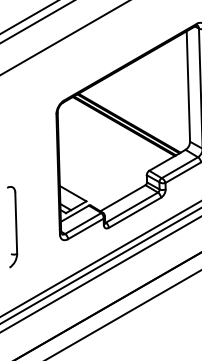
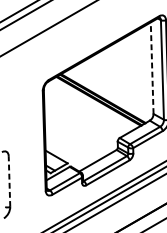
line: (188, 86) -> (152, 68), solid -> dashed
line: (16, 223) -> (9, 181), solid -> dashed

